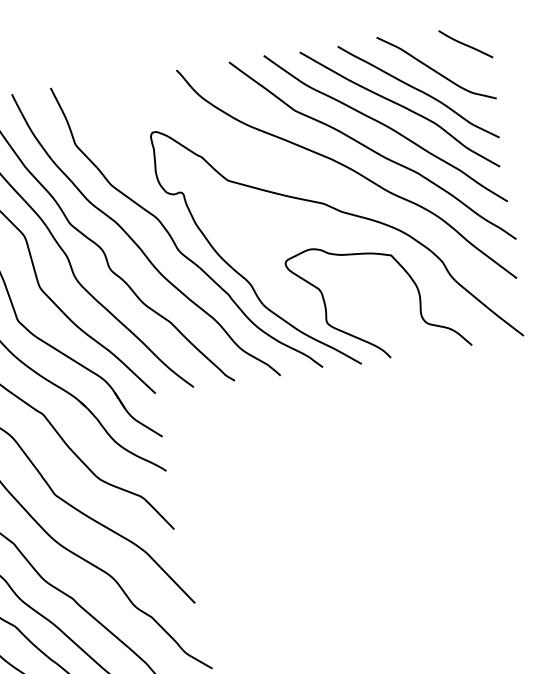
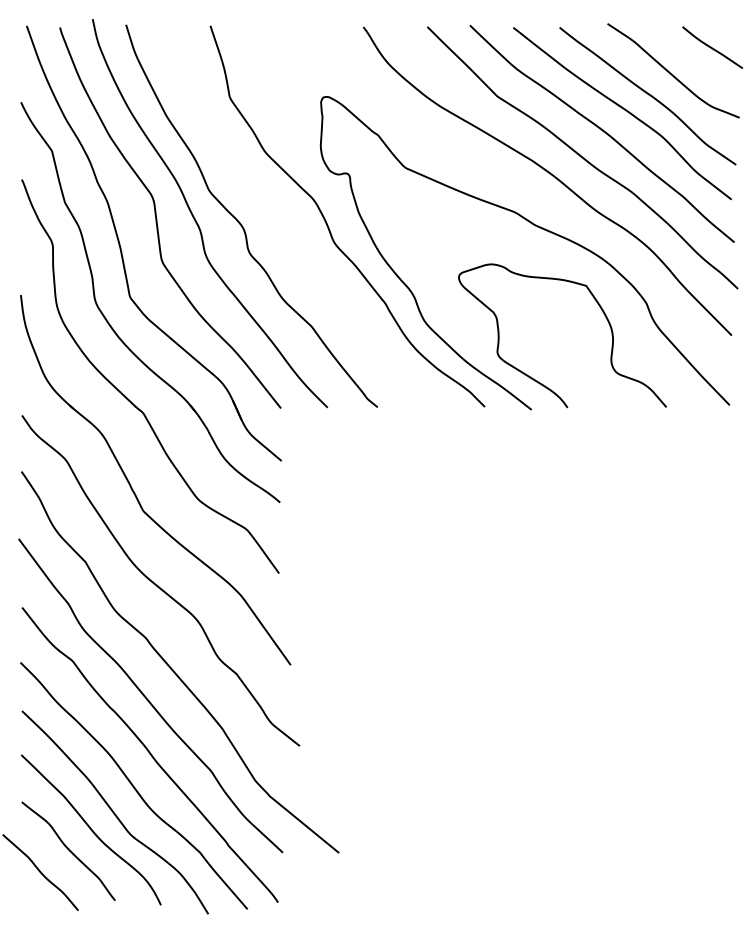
curve: (136, 243) -> (285, 226), removed

